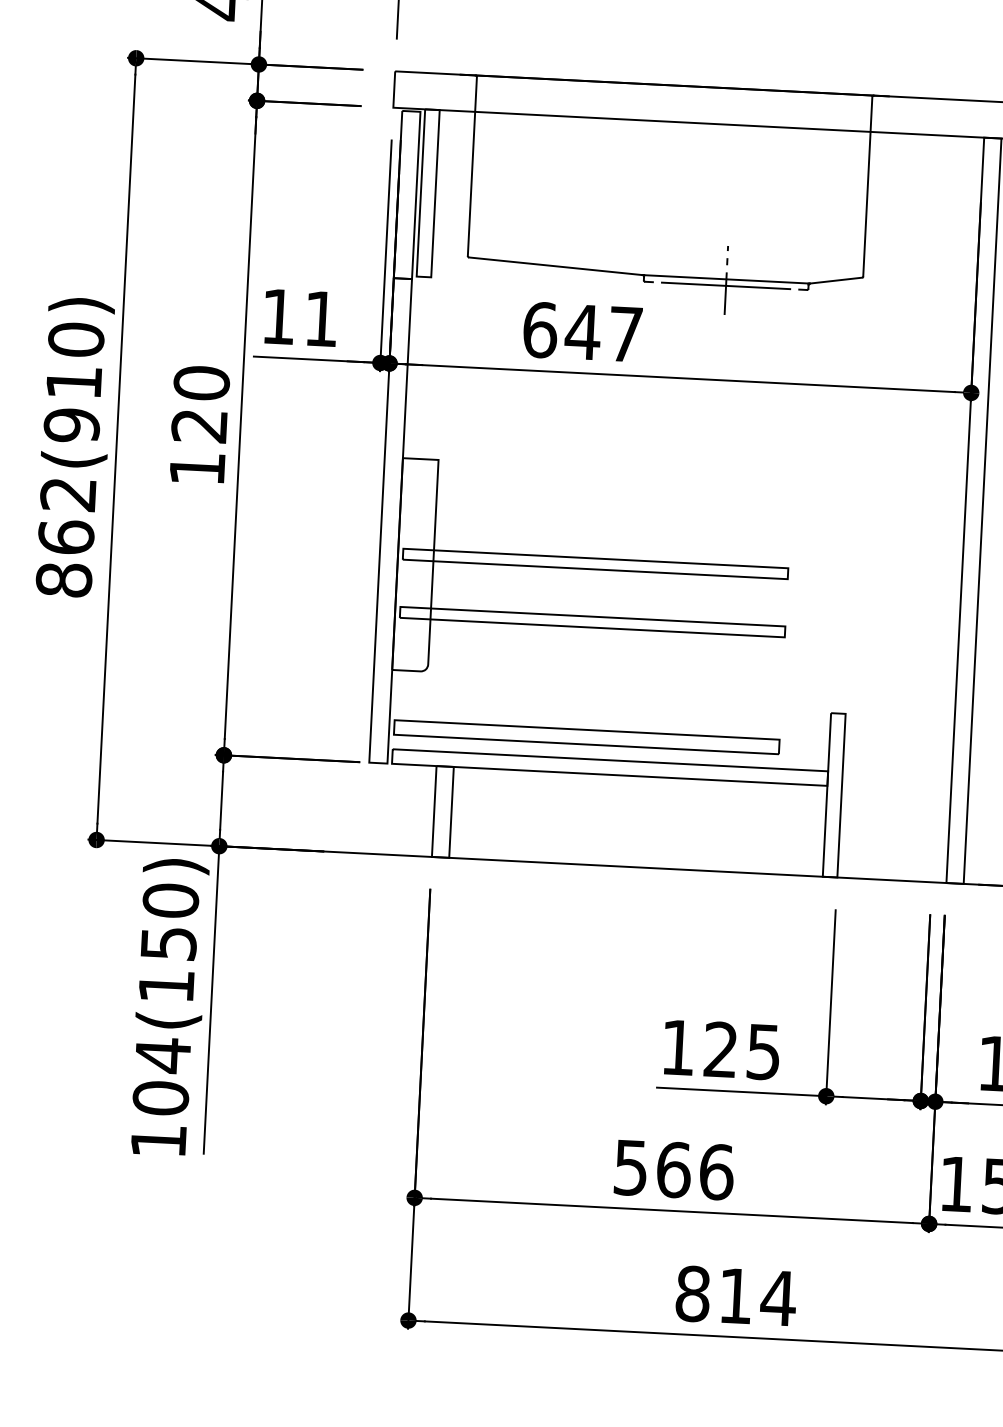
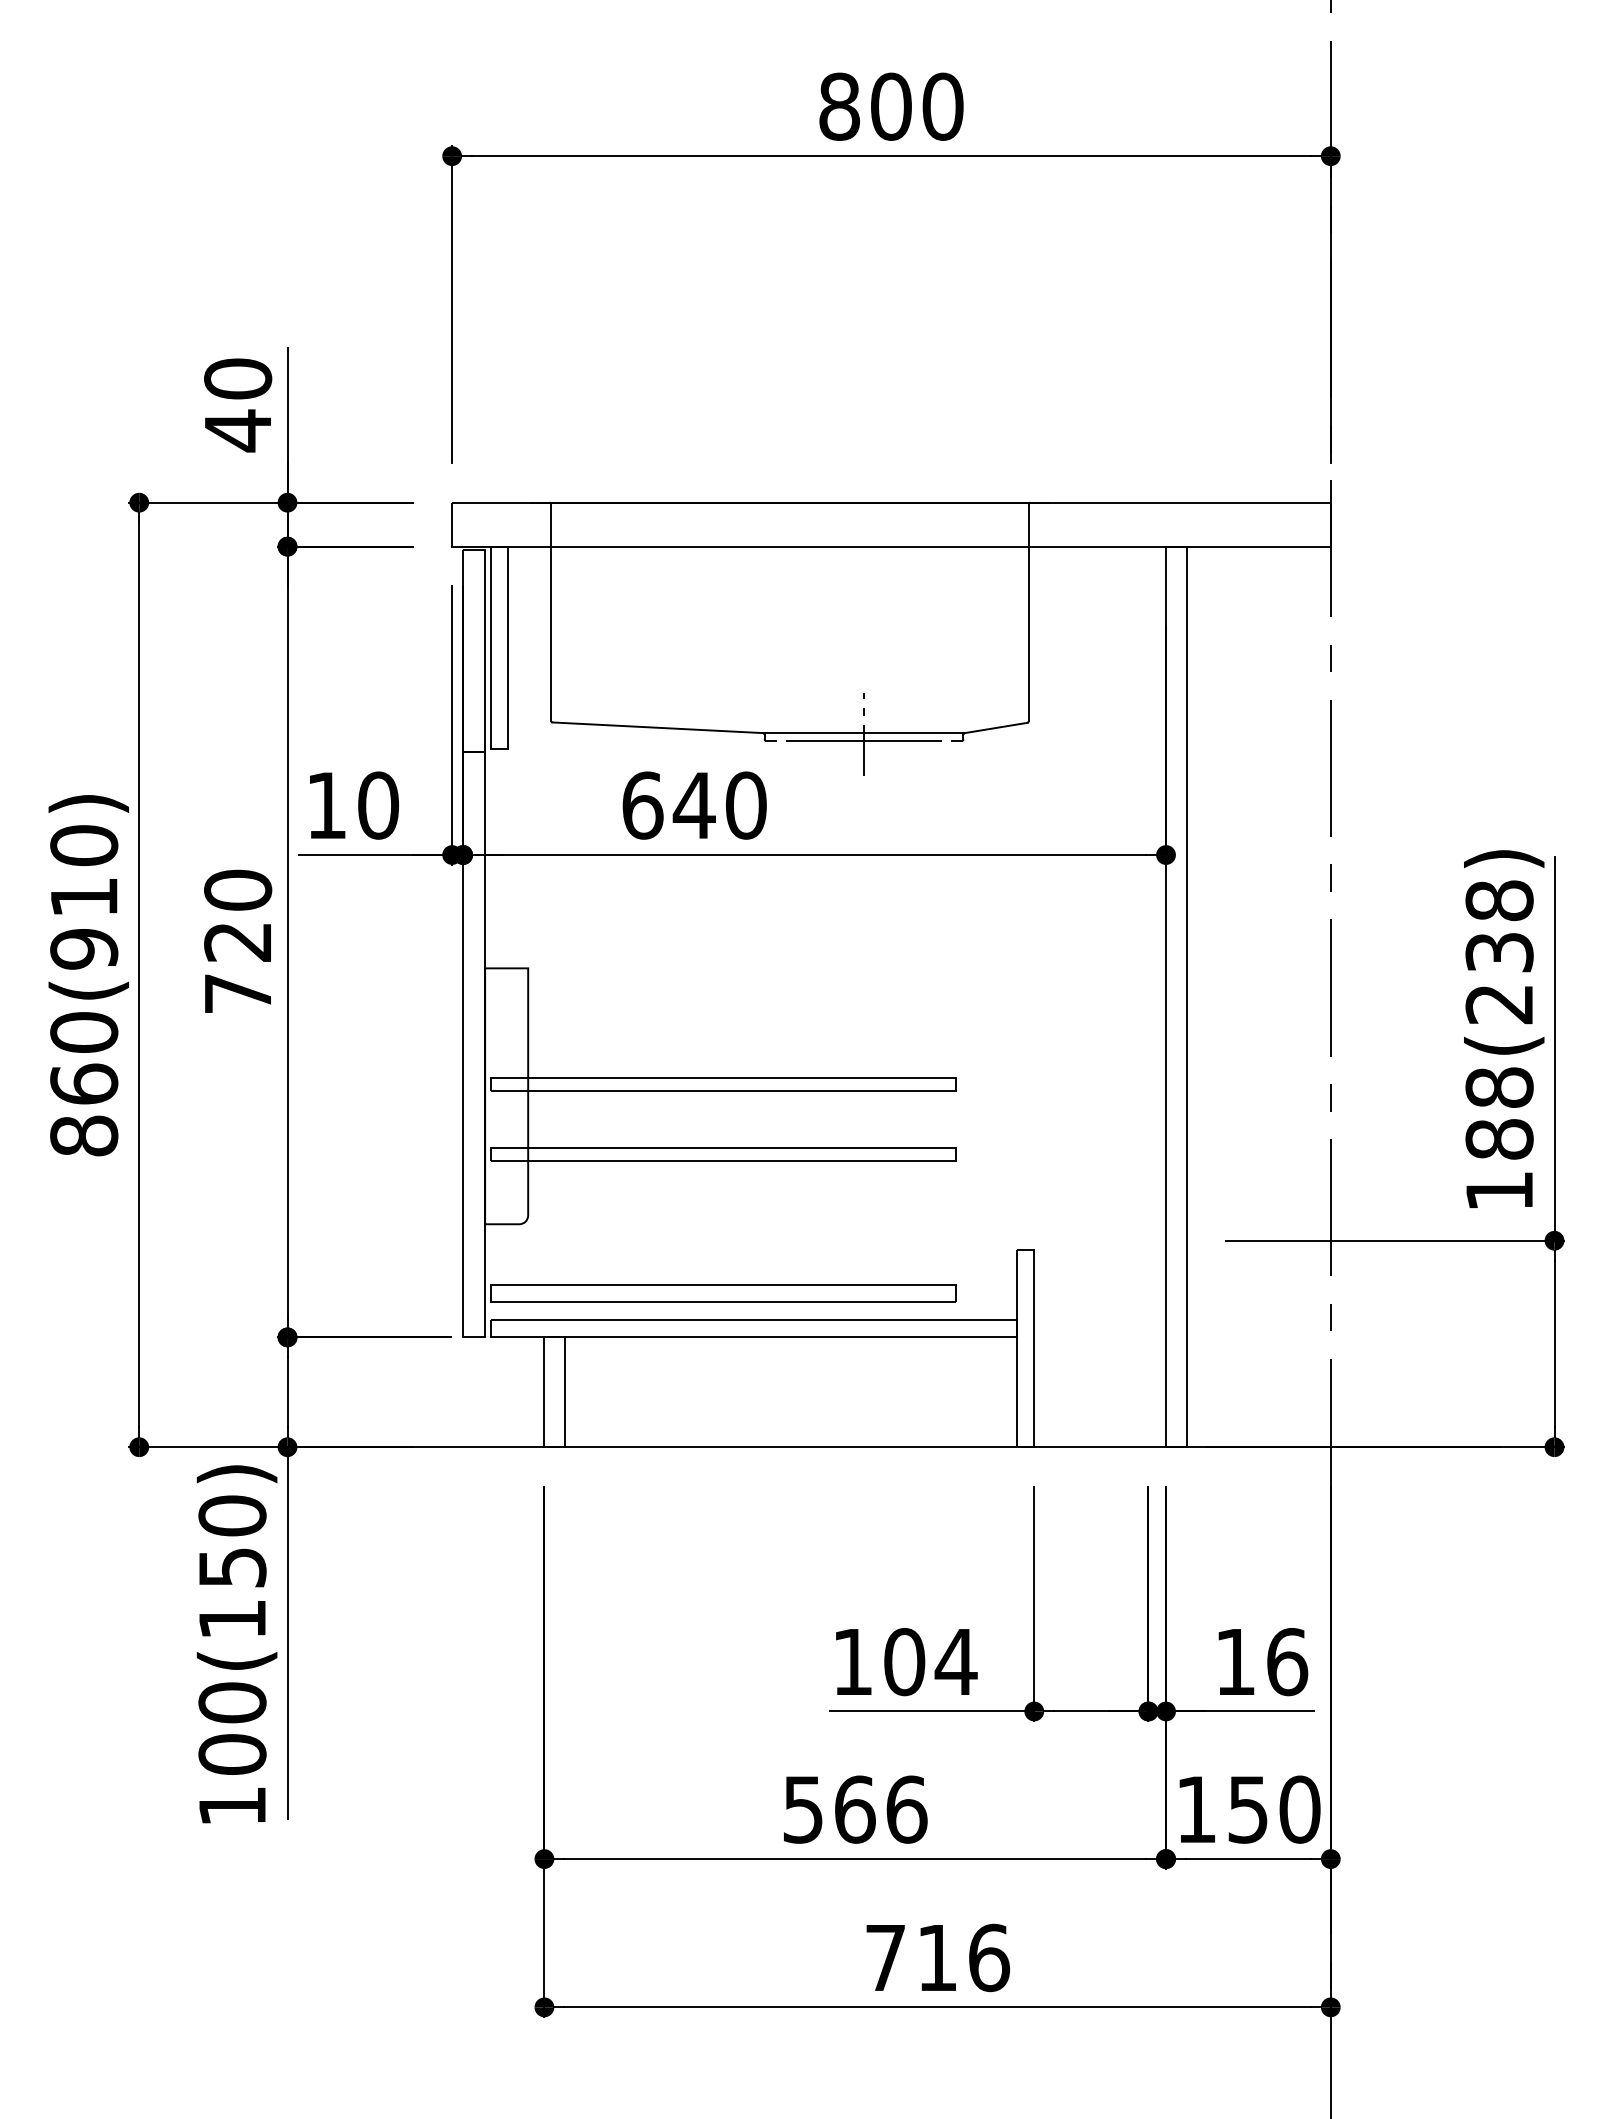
text: (321, 318) -> (378, 805), 11 -> 10
text: (626, 334) -> (746, 805), 647 -> 640
text: (196, 468) -> (237, 993), 120 -> 720
text: (68, 494) -> (84, 1032), 862(910) -> 860(910)
text: (742, 1051) -> (930, 1662), 125 -> 104
text: (163, 1055) -> (232, 1702), 104(150) -> 100(150)
text: (735, 1295) -> (937, 1957), 814 -> 716

